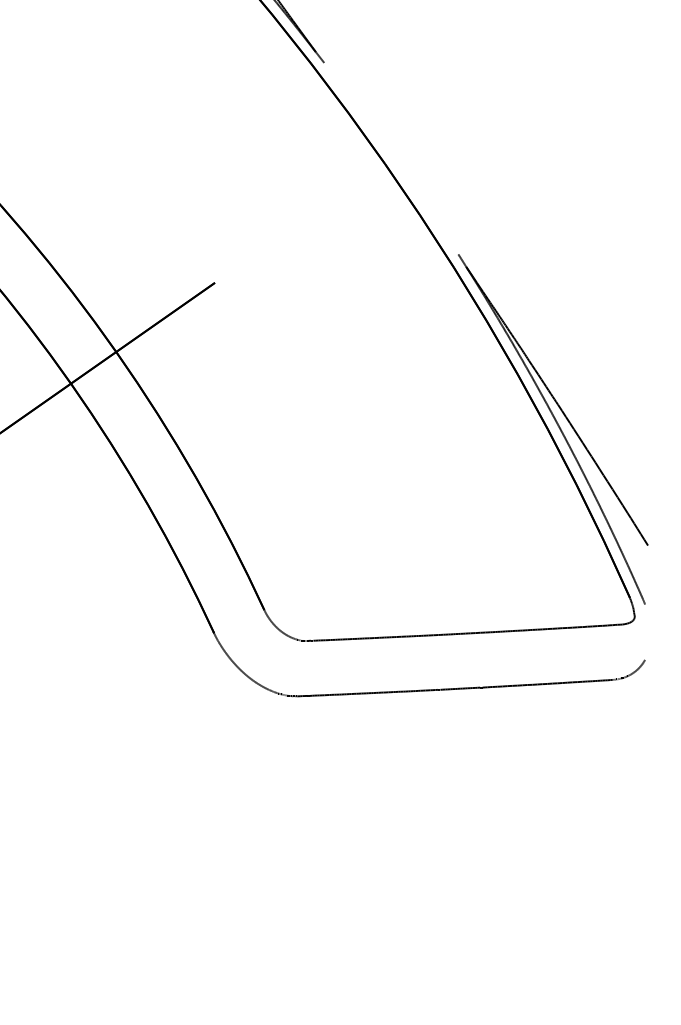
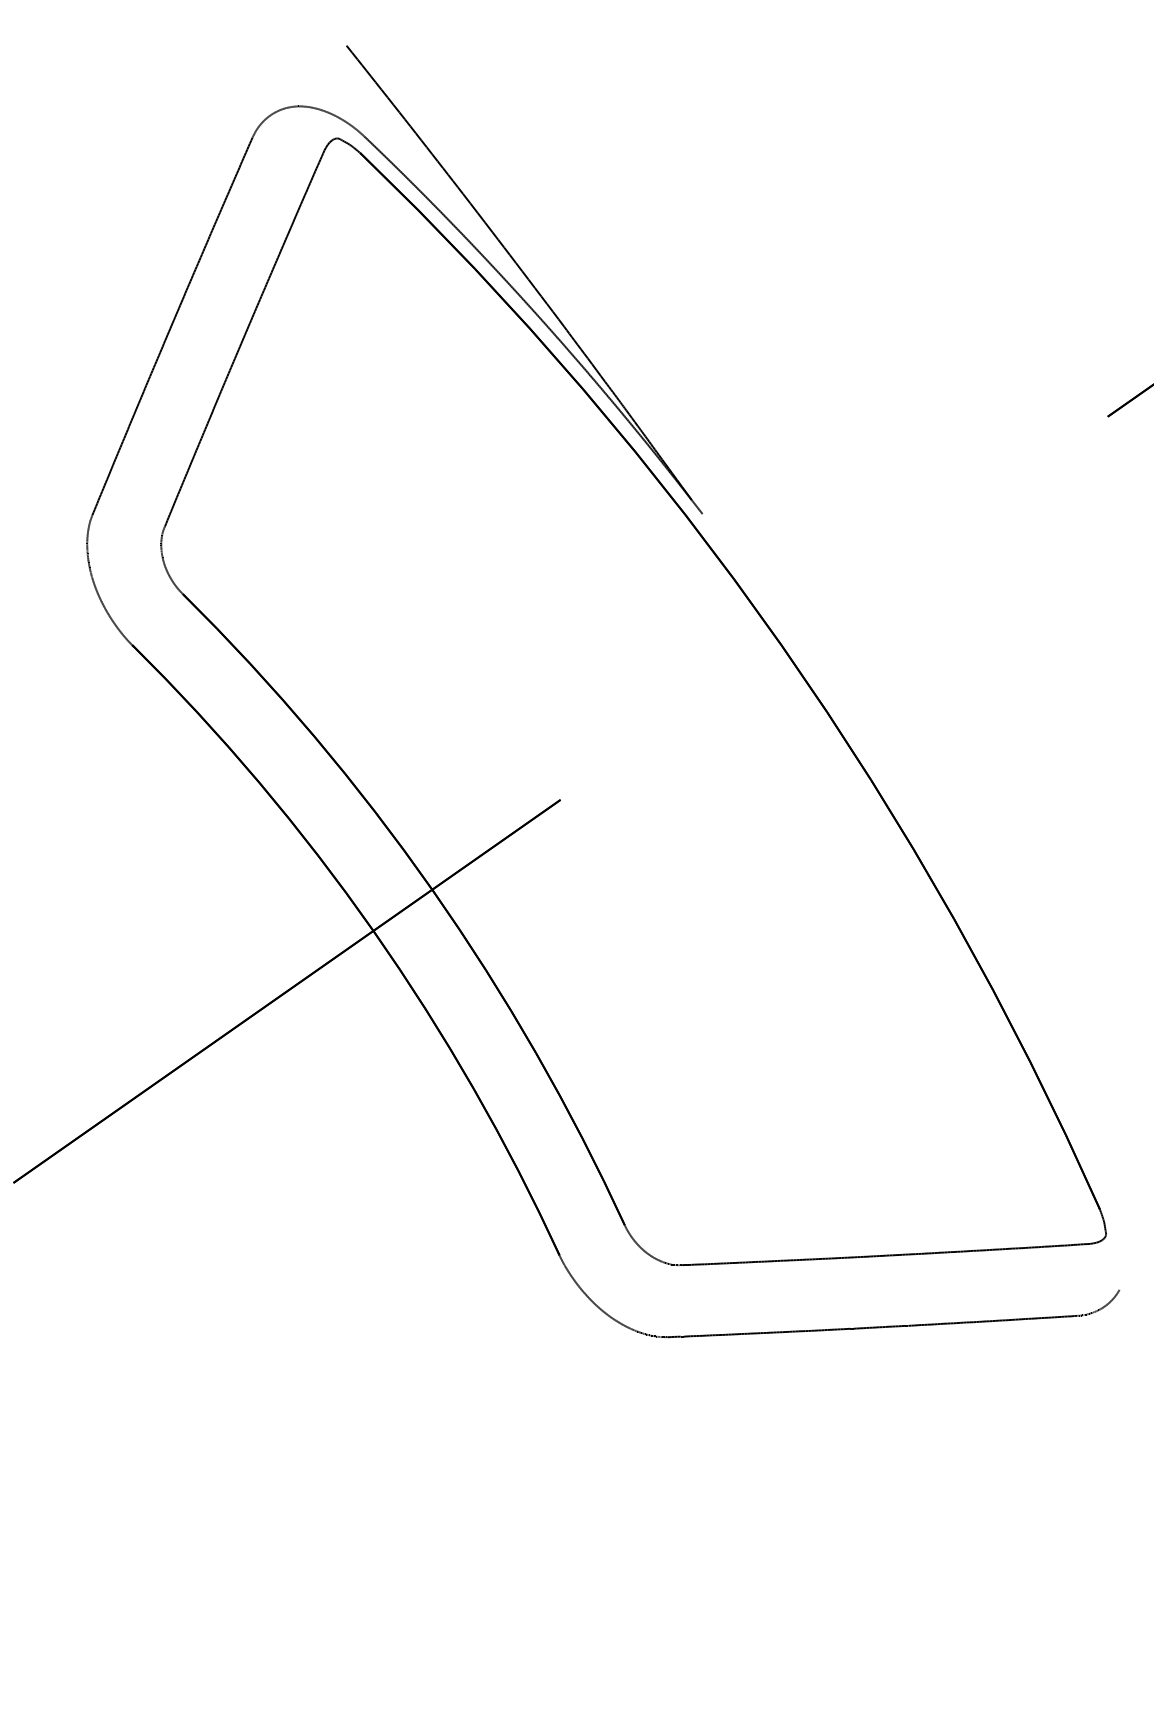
part: (558, 426) -> (1006, 986), removed

